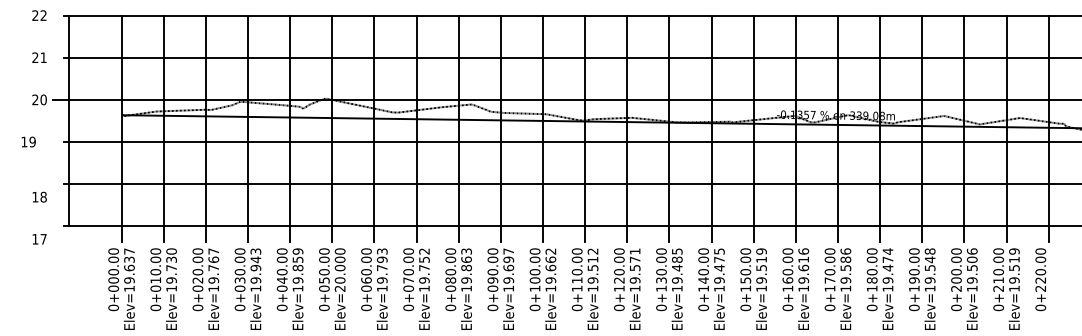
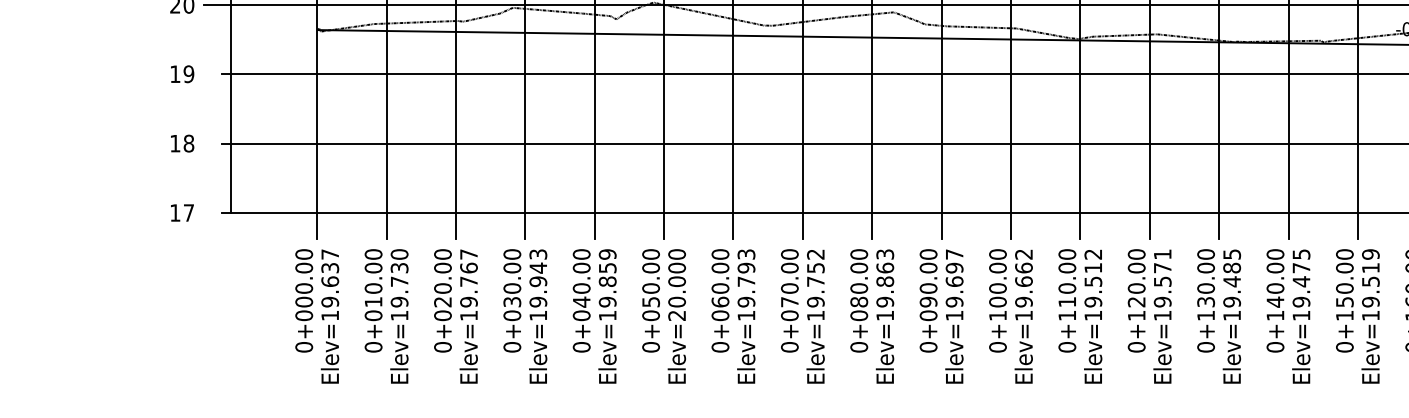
text: (28, 141) -> (182, 73), moved
text: (39, 196) -> (182, 142), moved
text: (39, 239) -> (182, 213), moved

